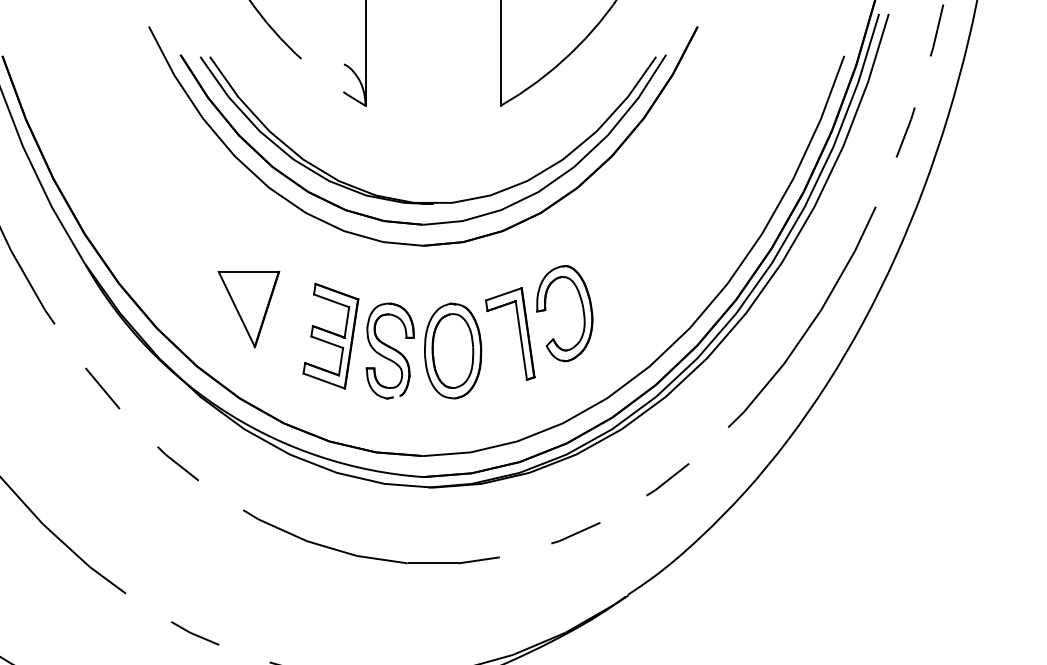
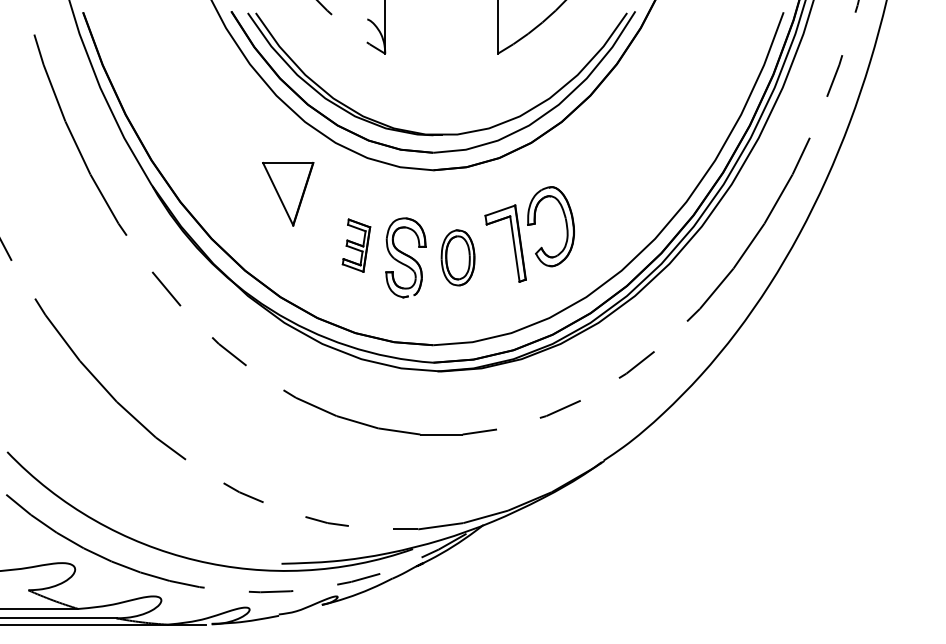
part: (249, 309) -> (288, 194), moved
part: (330, 336) -> (356, 245), size x0.6
part: (452, 350) -> (457, 257), size x0.7

